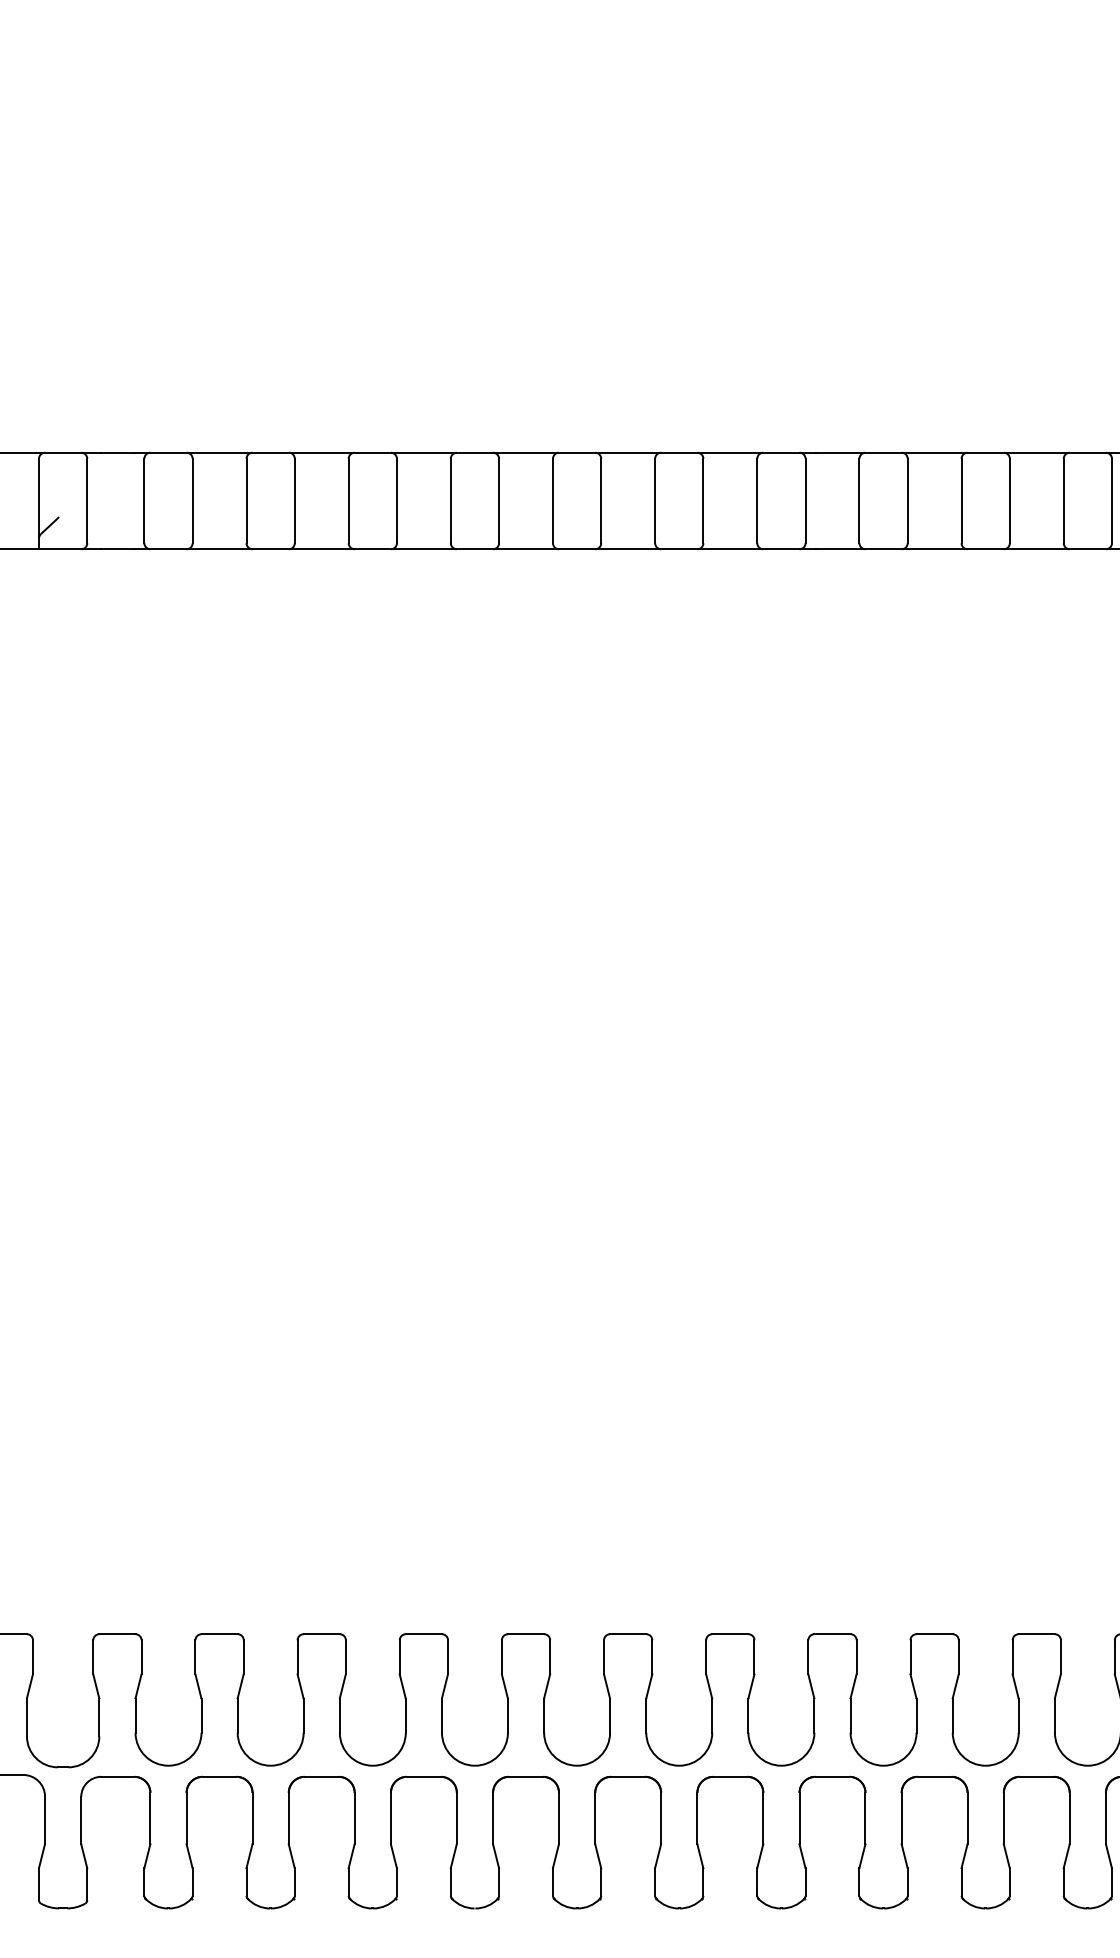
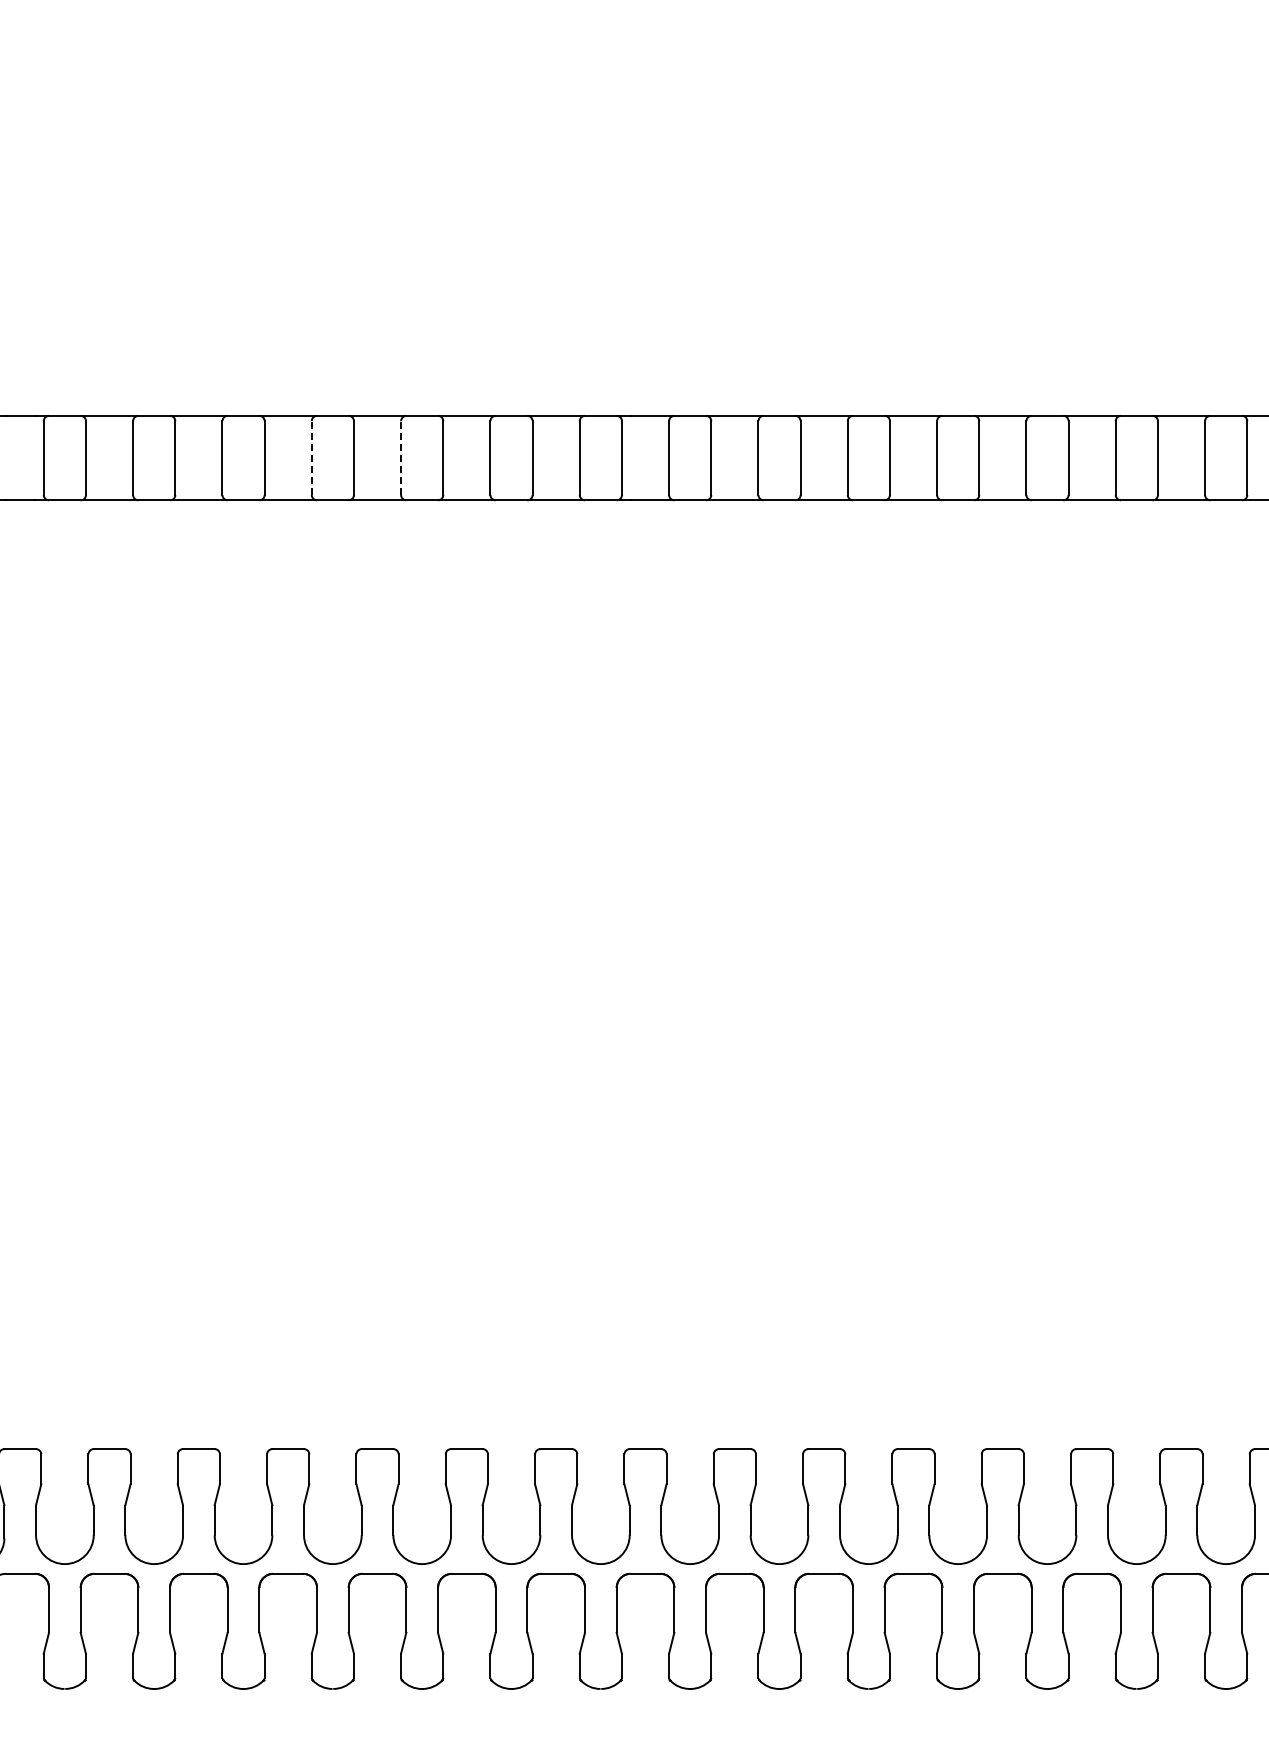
line: (450, 501) -> (311, 458), solid -> dashed
line: (553, 501) -> (401, 458), solid -> dashed

